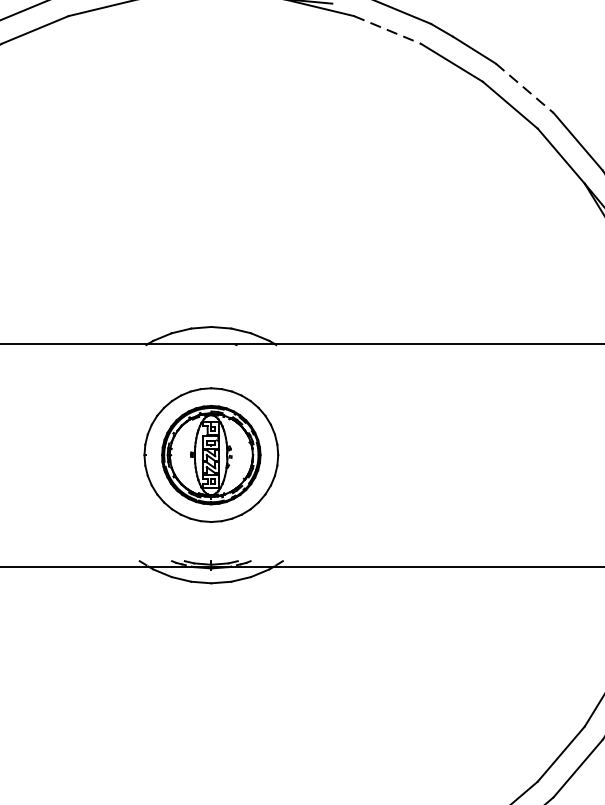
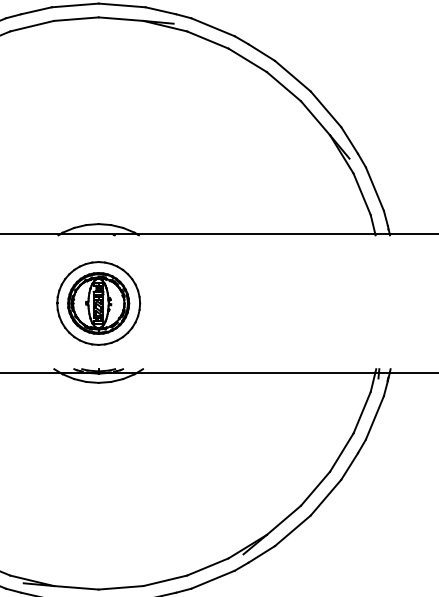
line: (388, 30) -> (208, 40), dashed -> solid
line: (524, 88) -> (292, 76), dashed -> solid

